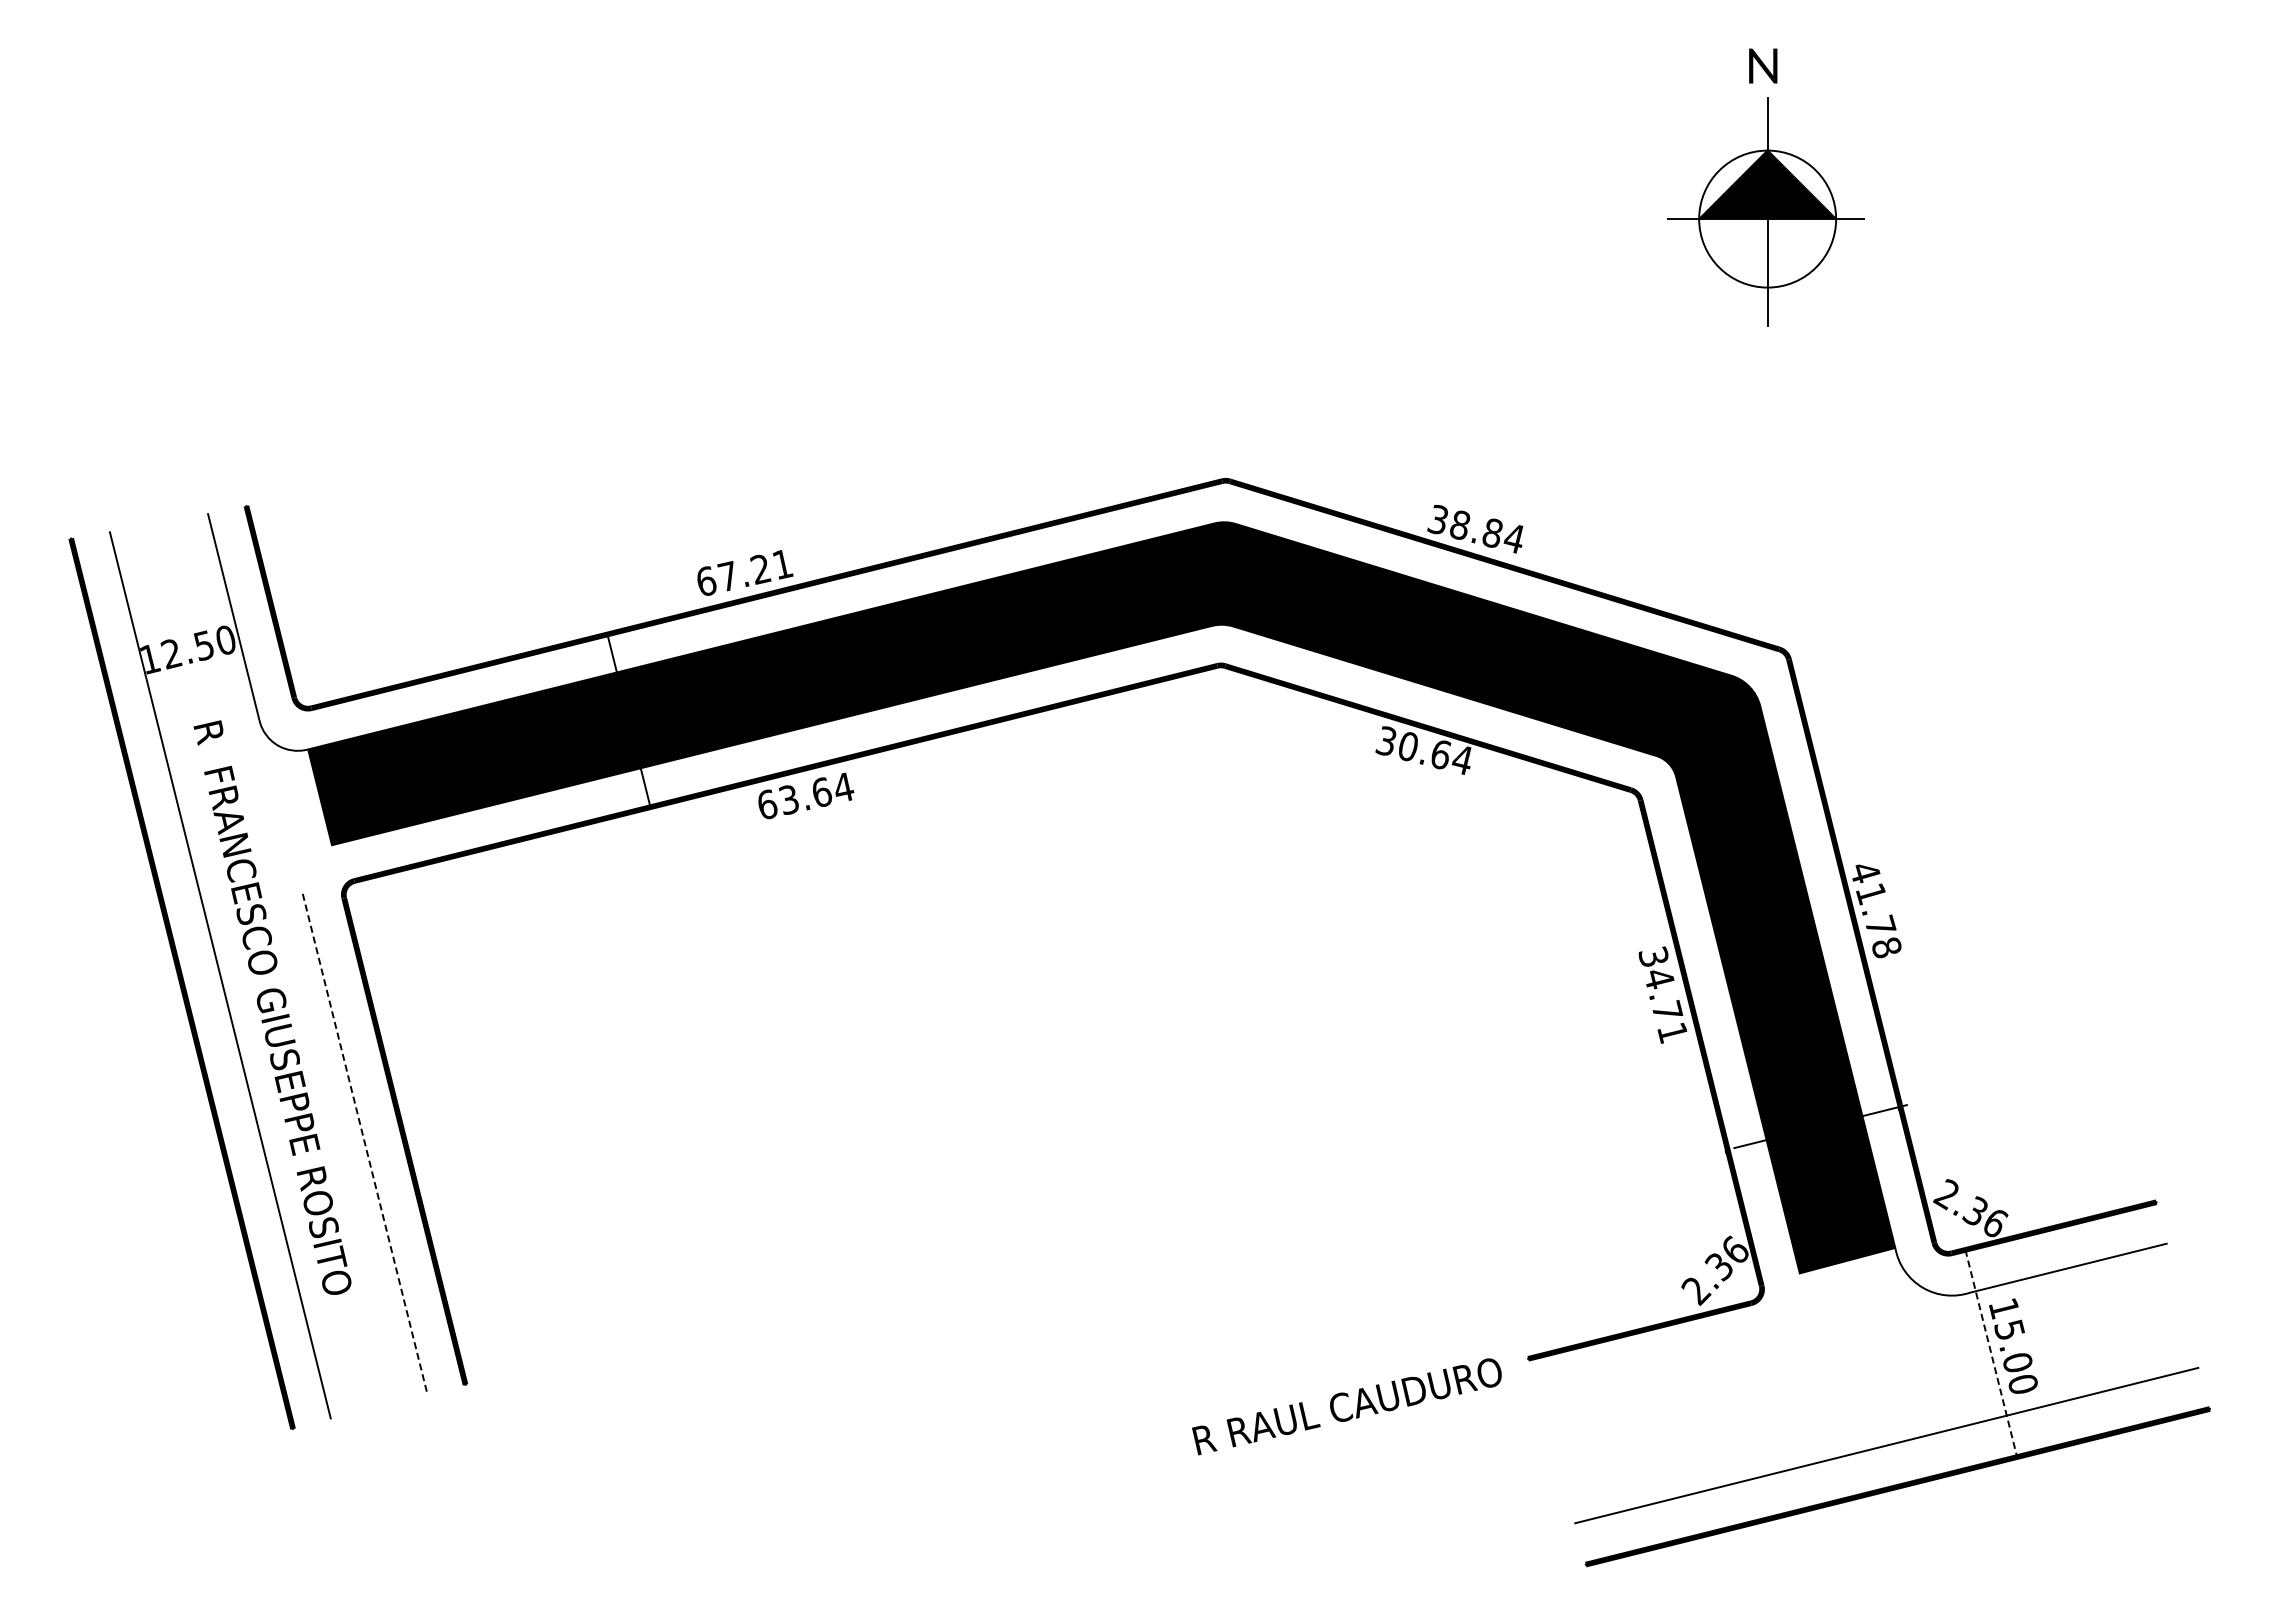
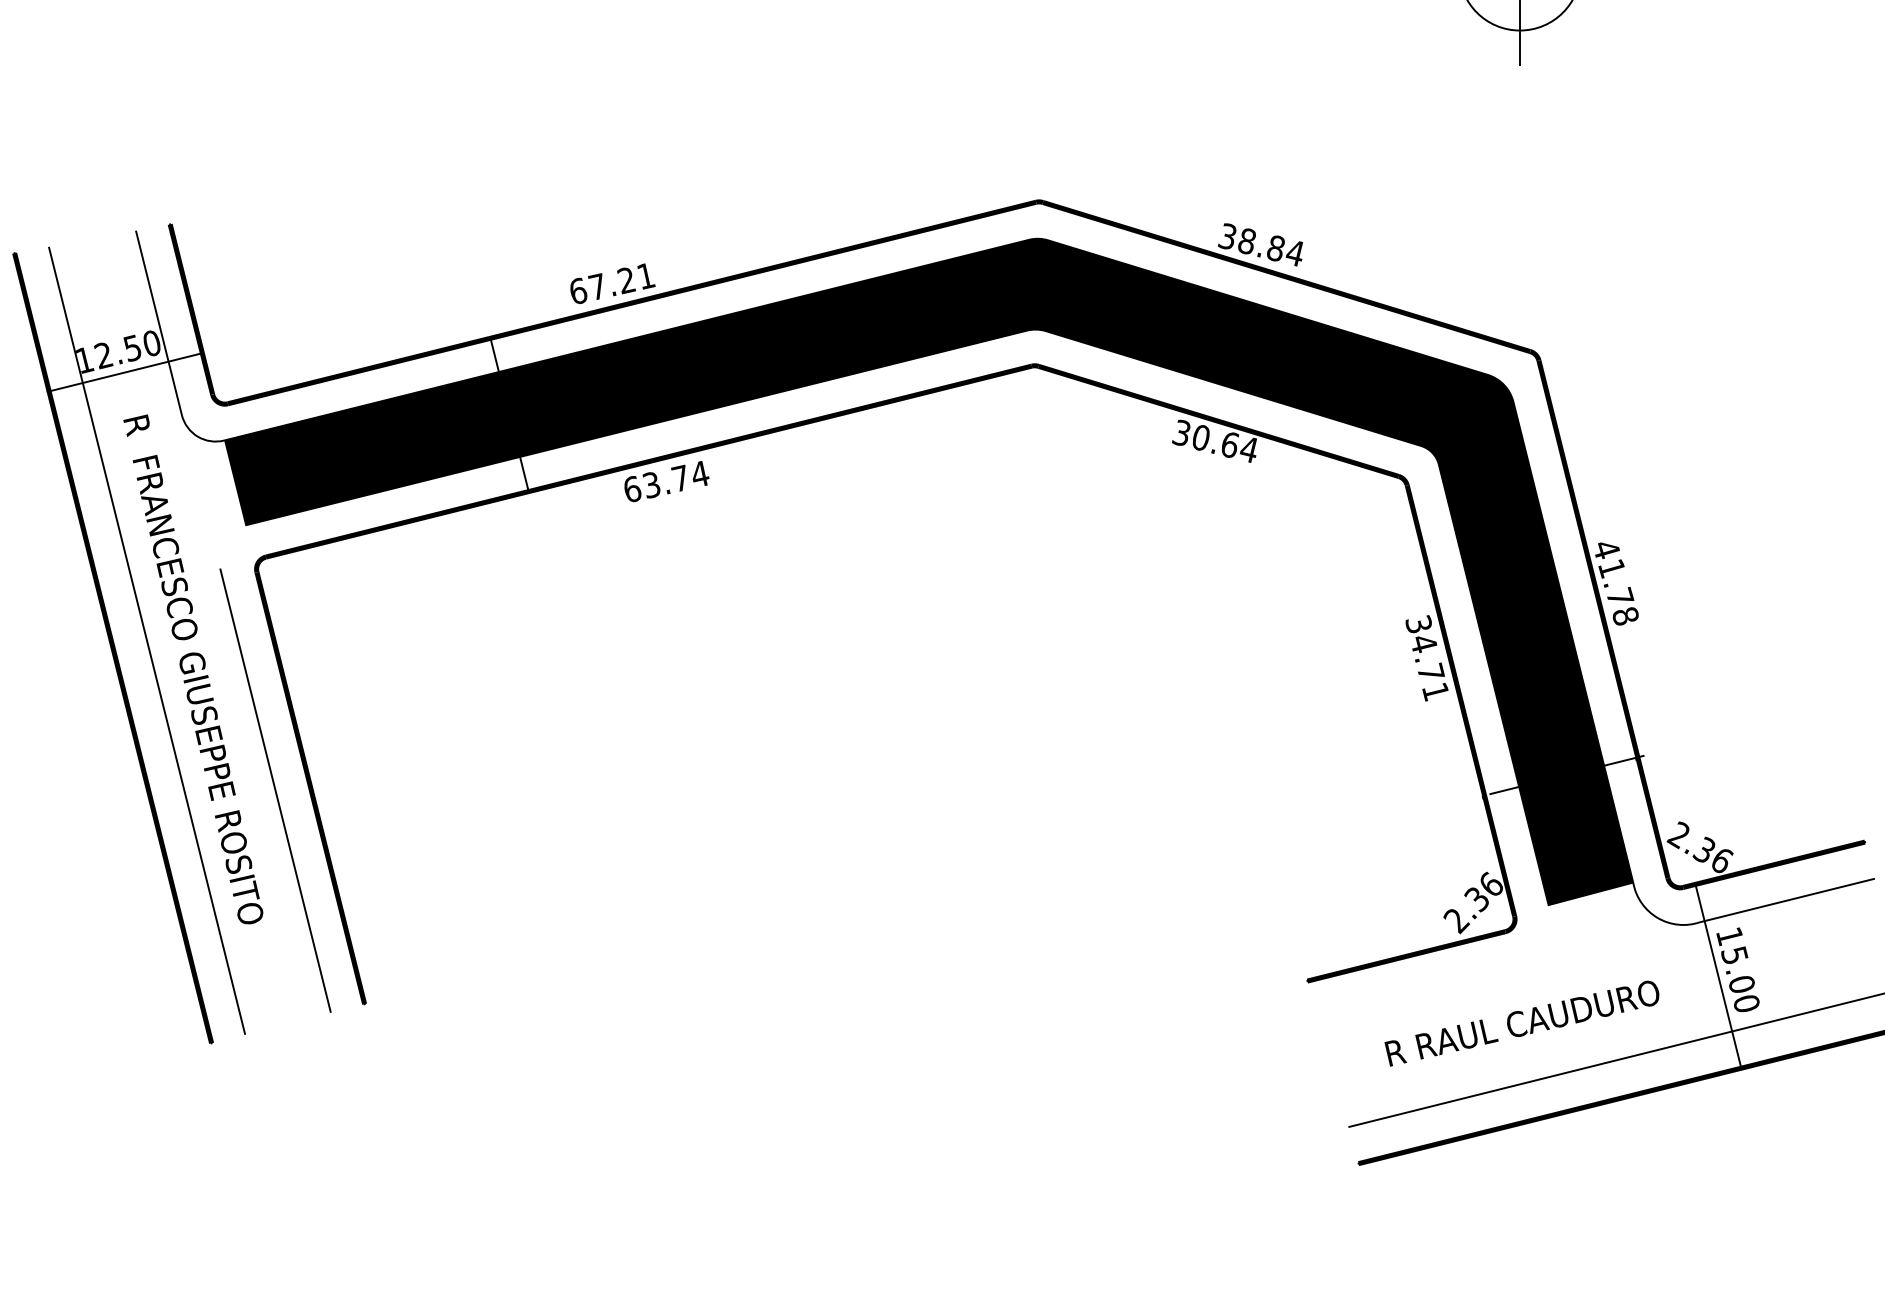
line: (194, 672) -> (124, 372), added
text: (821, 792) -> (680, 478), 63.64 -> 63.74
line: (365, 1144) -> (275, 790), dashed -> solid
line: (1991, 1353) -> (1718, 976), dashed -> solid
text: (1346, 1406) -> (1521, 1023), moved

